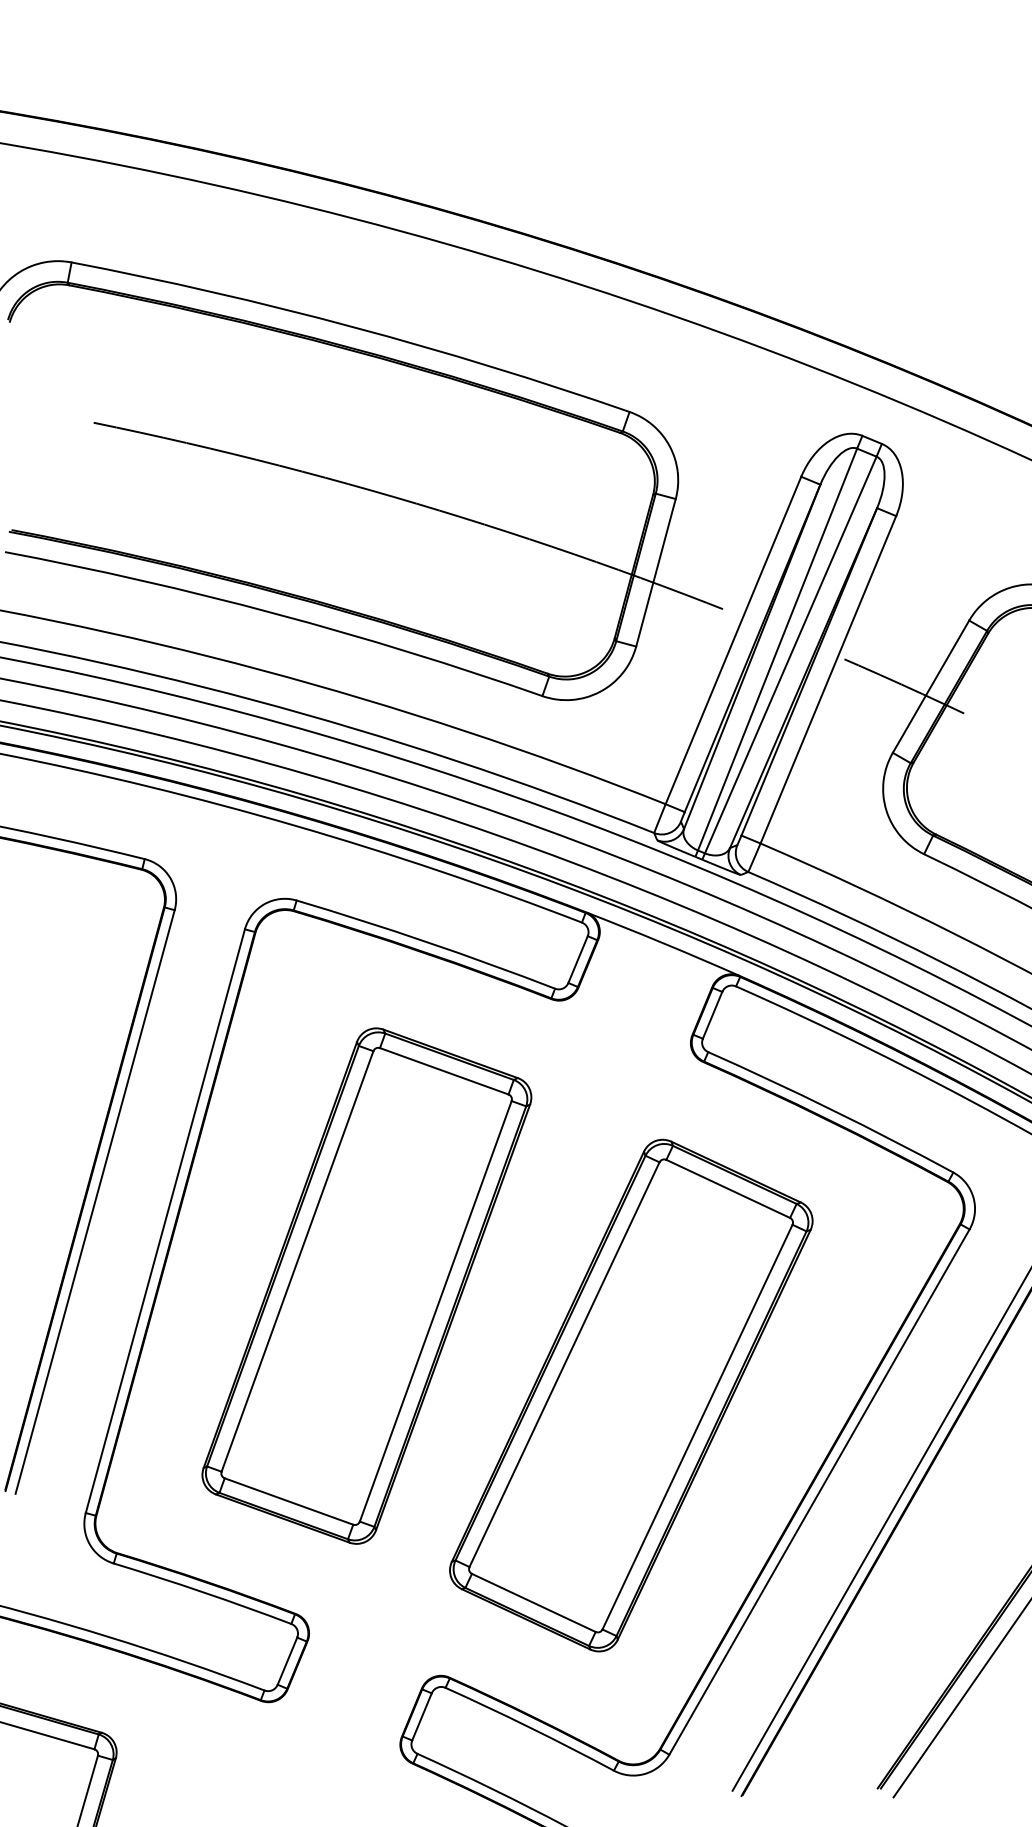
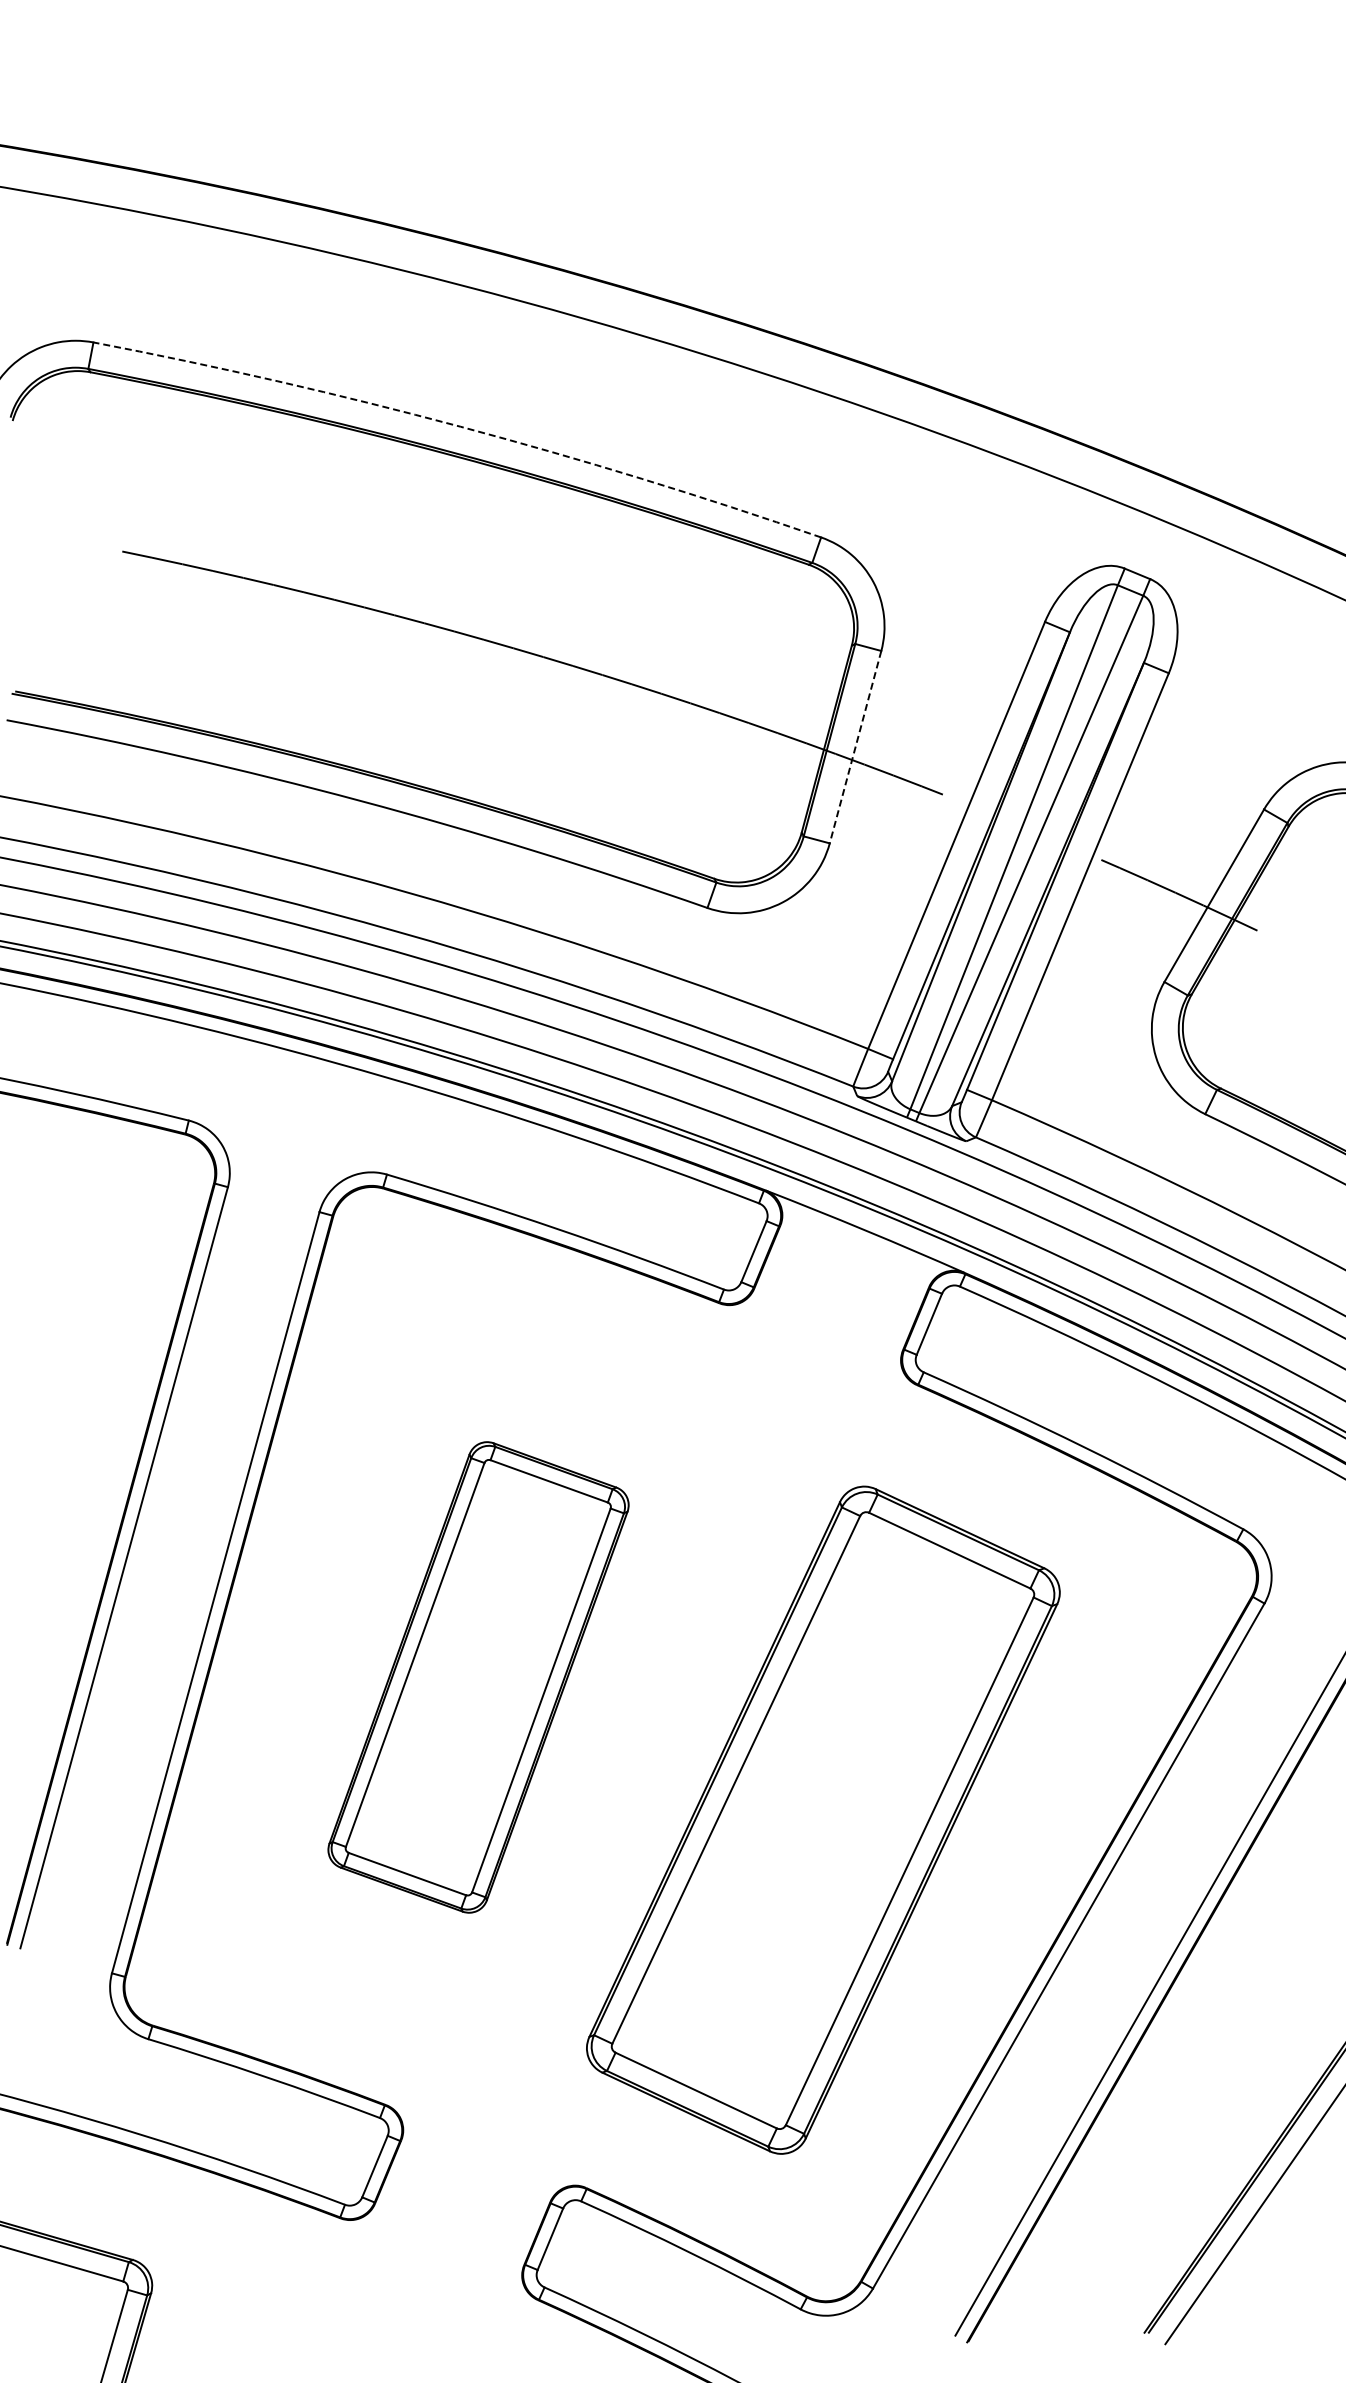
arc: (353, 326) -> (460, 426), solid -> dashed
line: (655, 573) -> (855, 747), solid -> dashed
part: (366, 1286) -> (478, 1677), size x0.7

